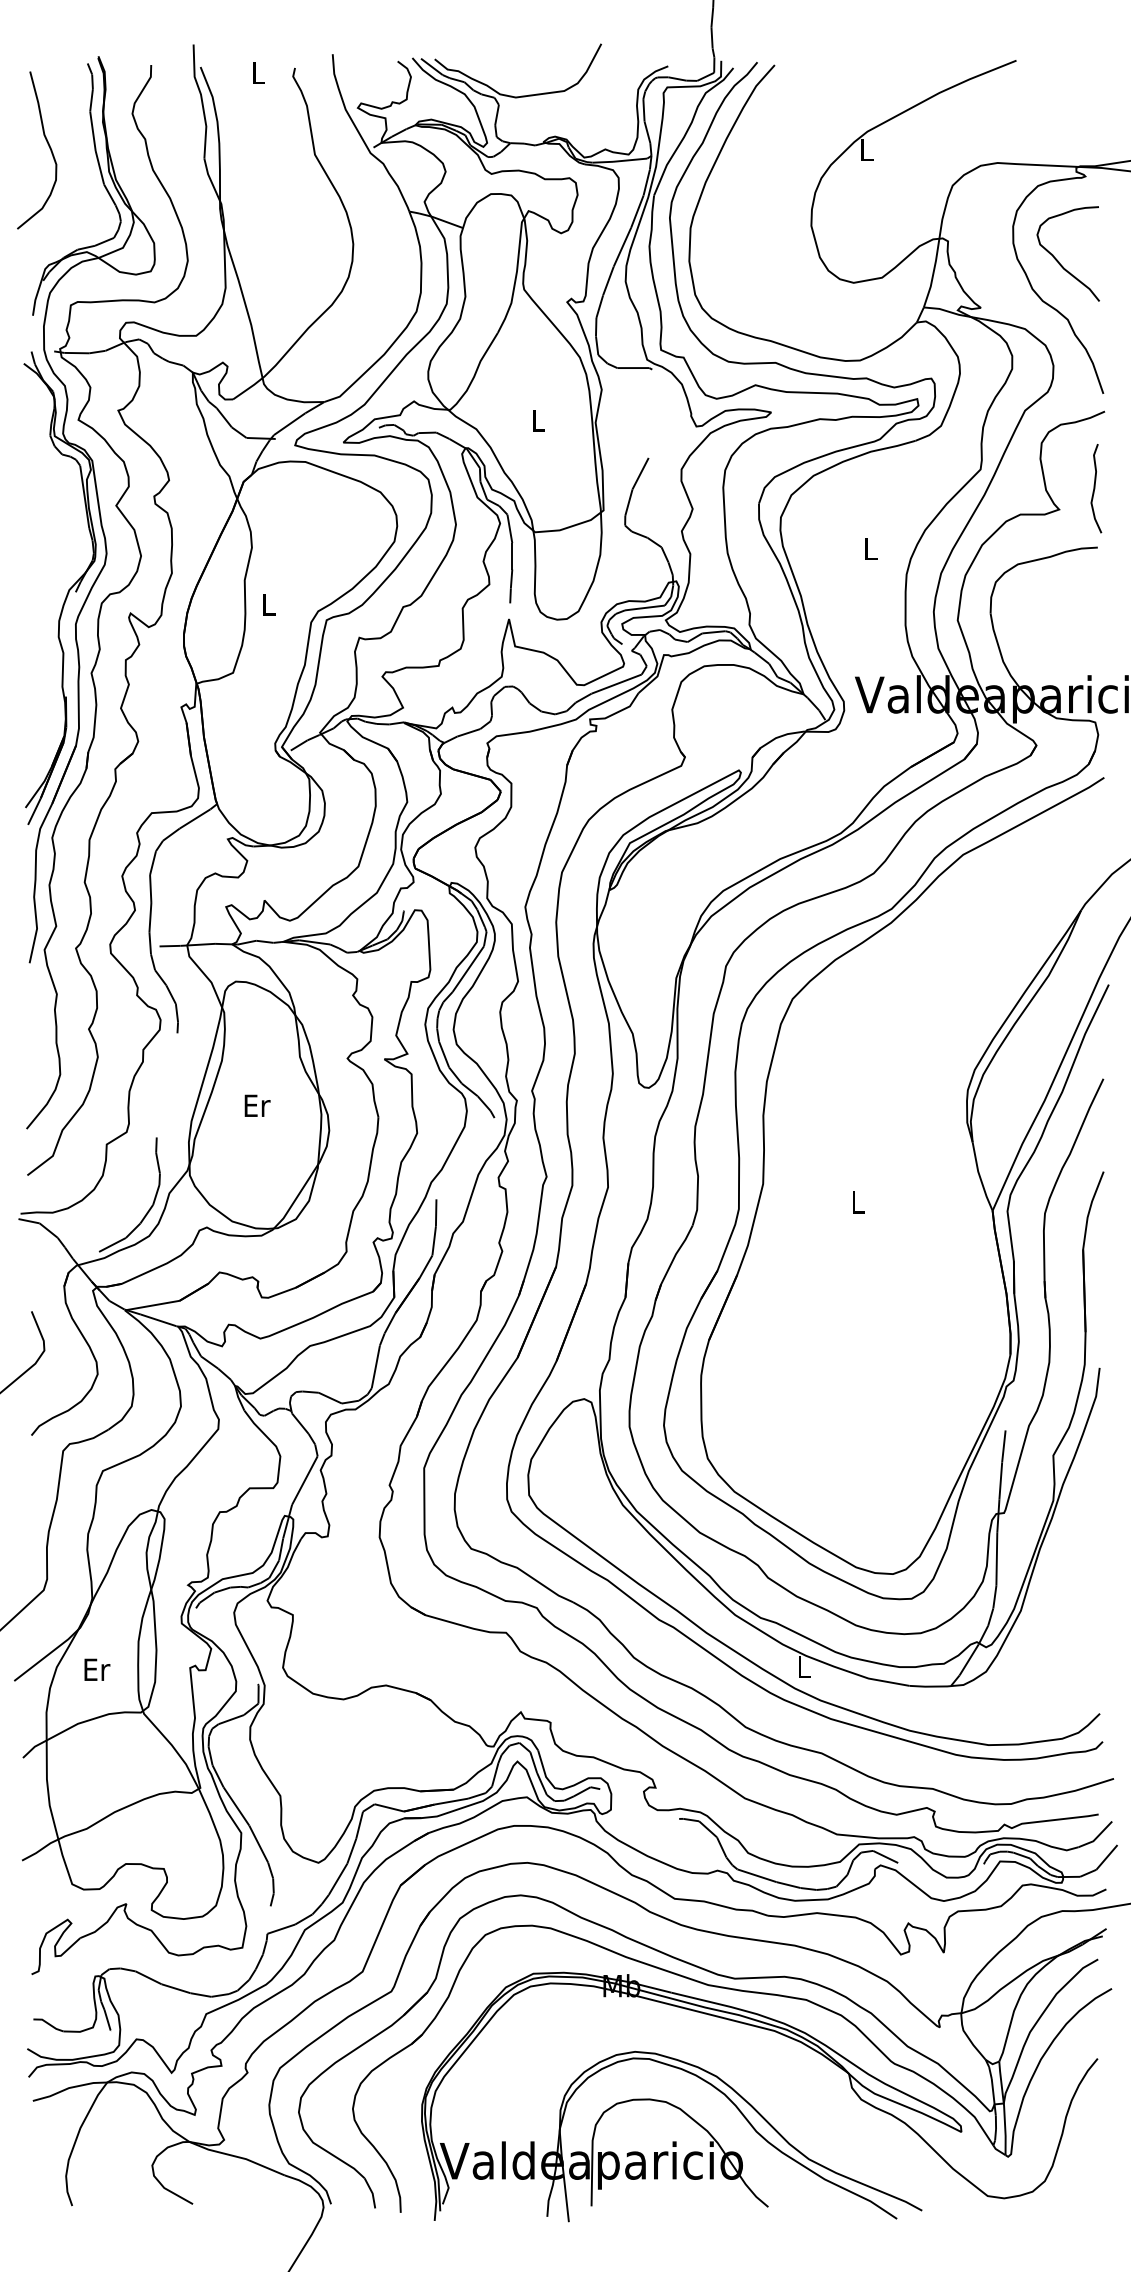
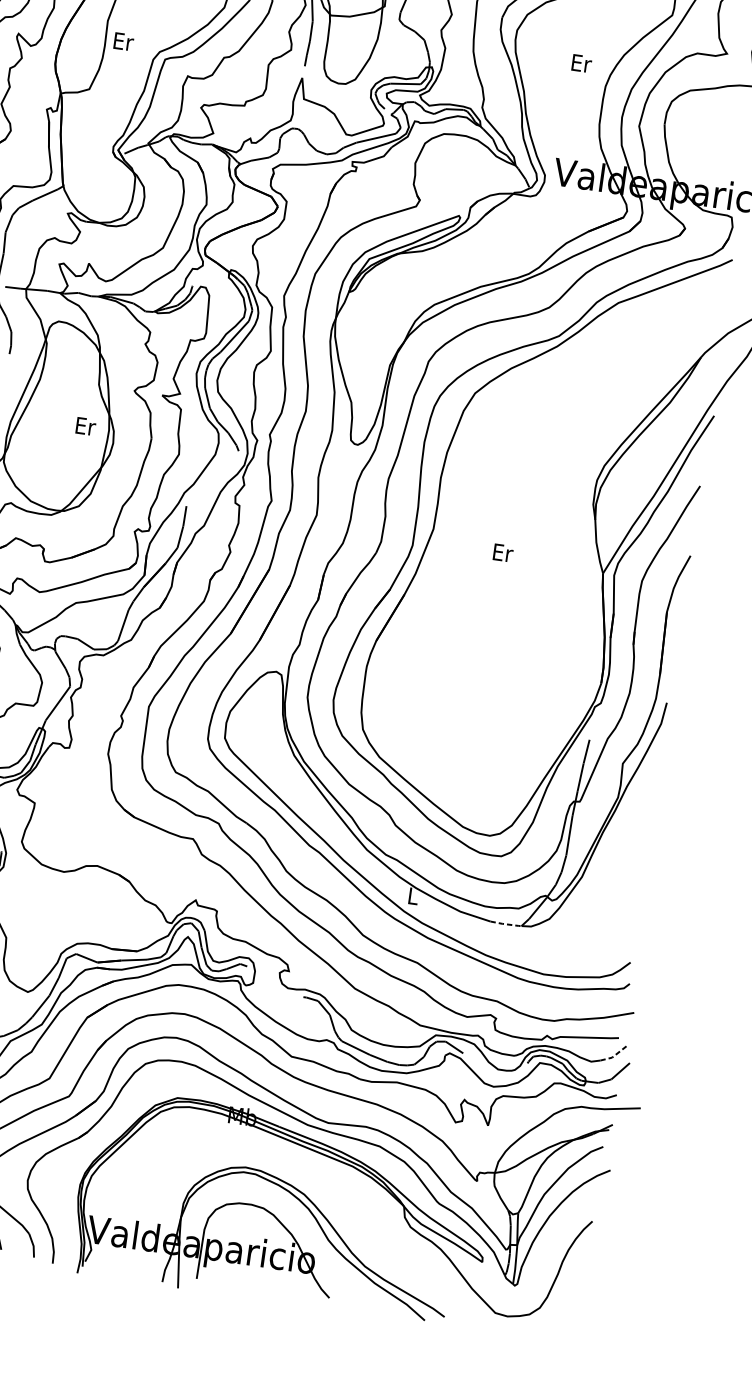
text: (871, 549) -> (581, 63), L -> Er
text: (269, 604) -> (123, 41), L -> Er
text: (257, 1105) -> (85, 426), moved
text: (858, 1202) -> (503, 553), L -> Er
line: (930, 1686) -> (506, 924), solid -> dashed
line: (1097, 1837) -> (615, 1055), solid -> dashed

